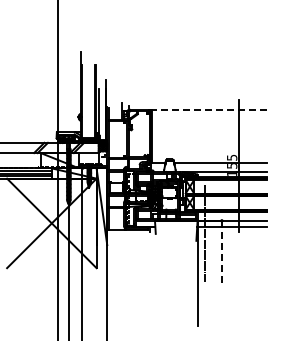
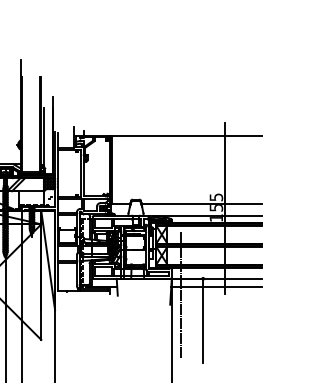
line: (209, 110) -> (187, 136), dashed -> solid
line: (221, 253) -> (202, 321), dashed -> solid

